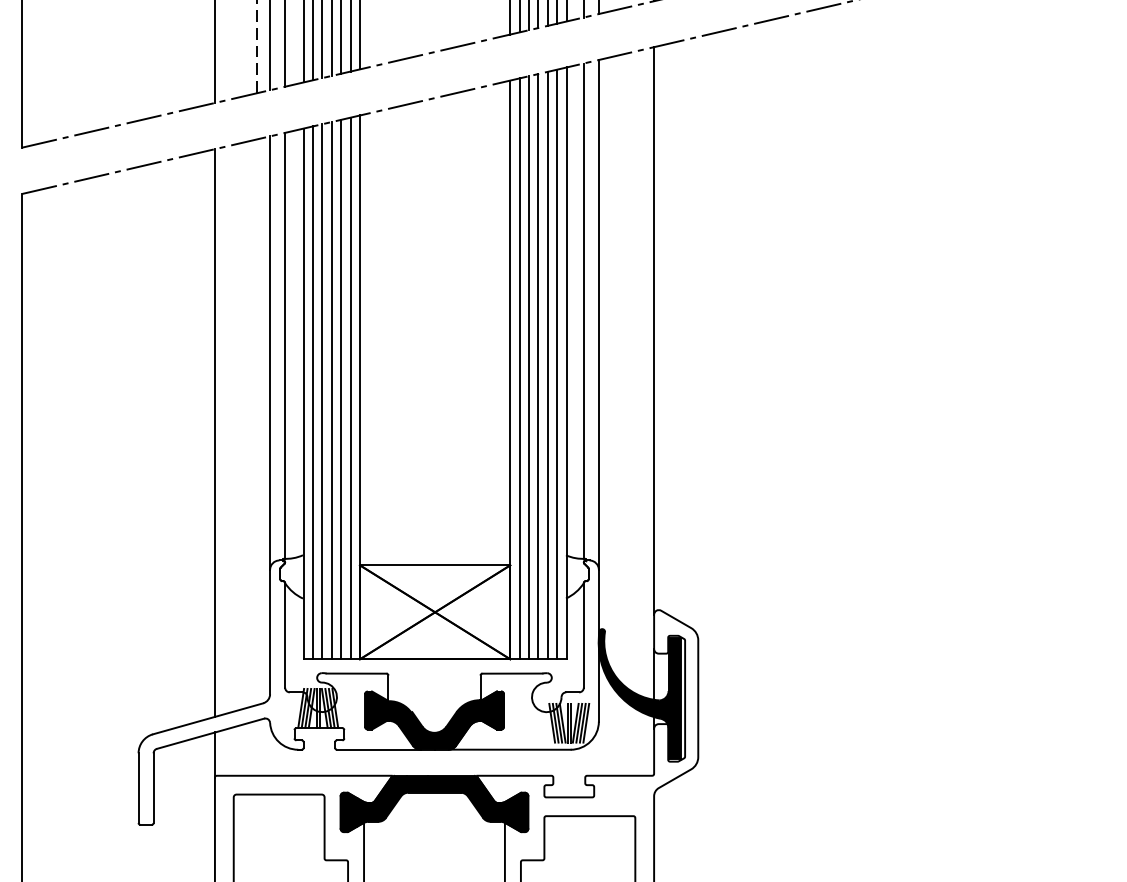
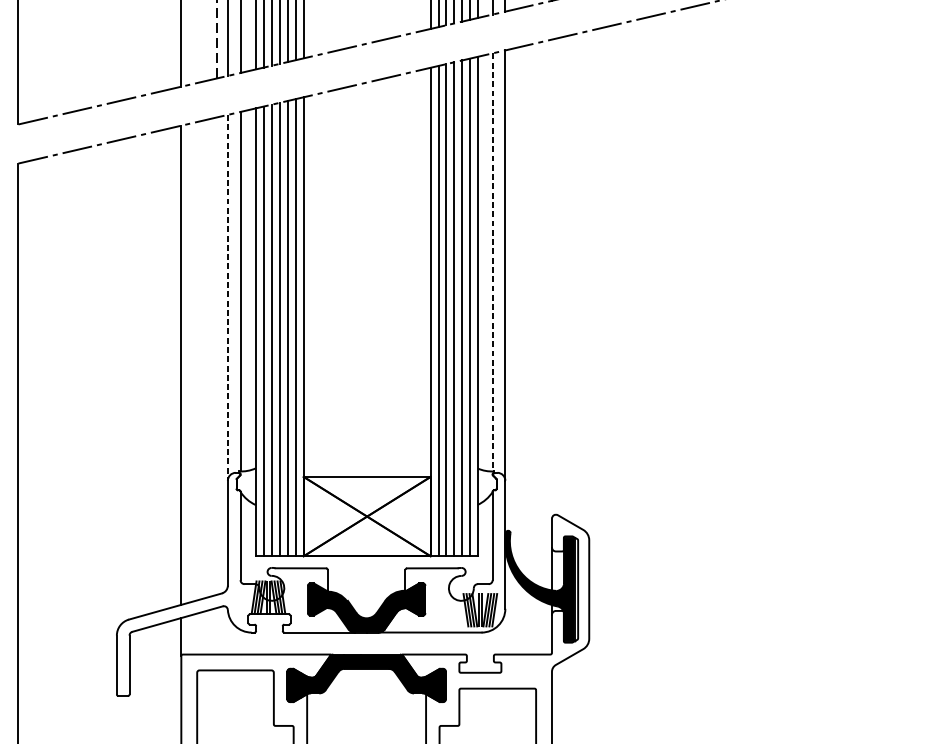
line: (583, 311) -> (492, 262), solid -> dashed
line: (654, 330) -> (552, 278), removed
line: (270, 353) -> (228, 298), solid -> dashed

